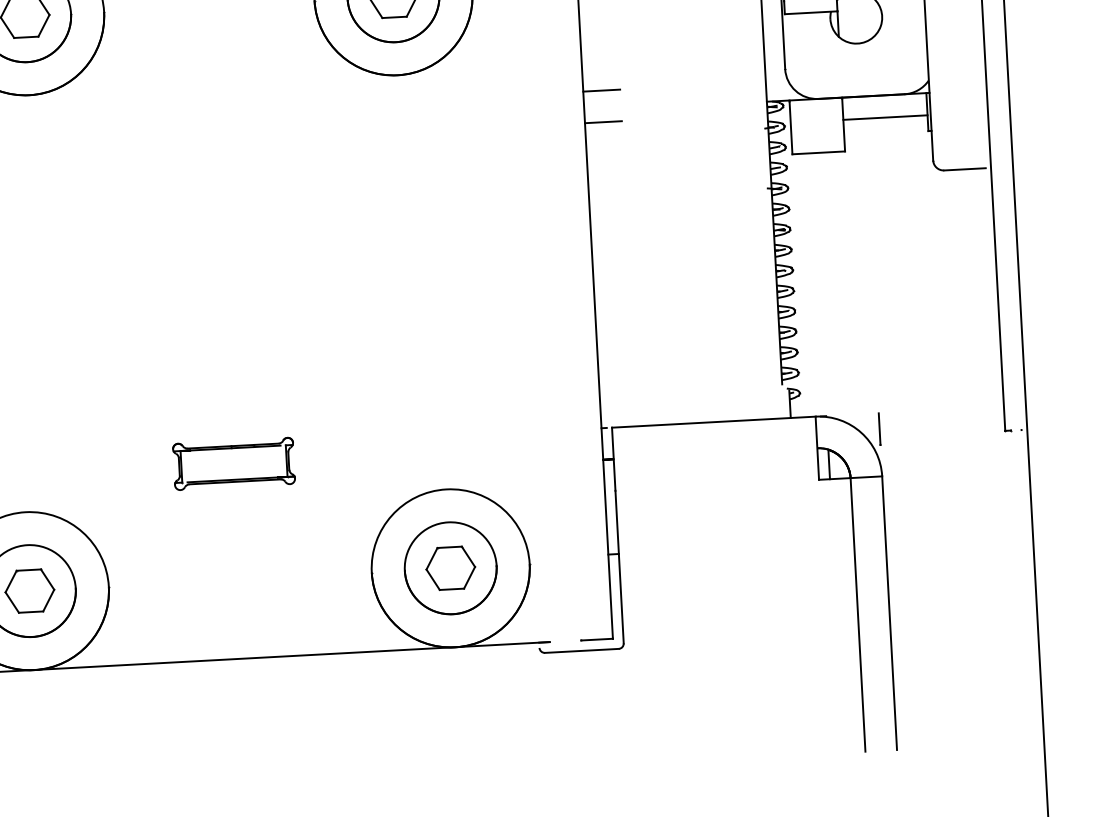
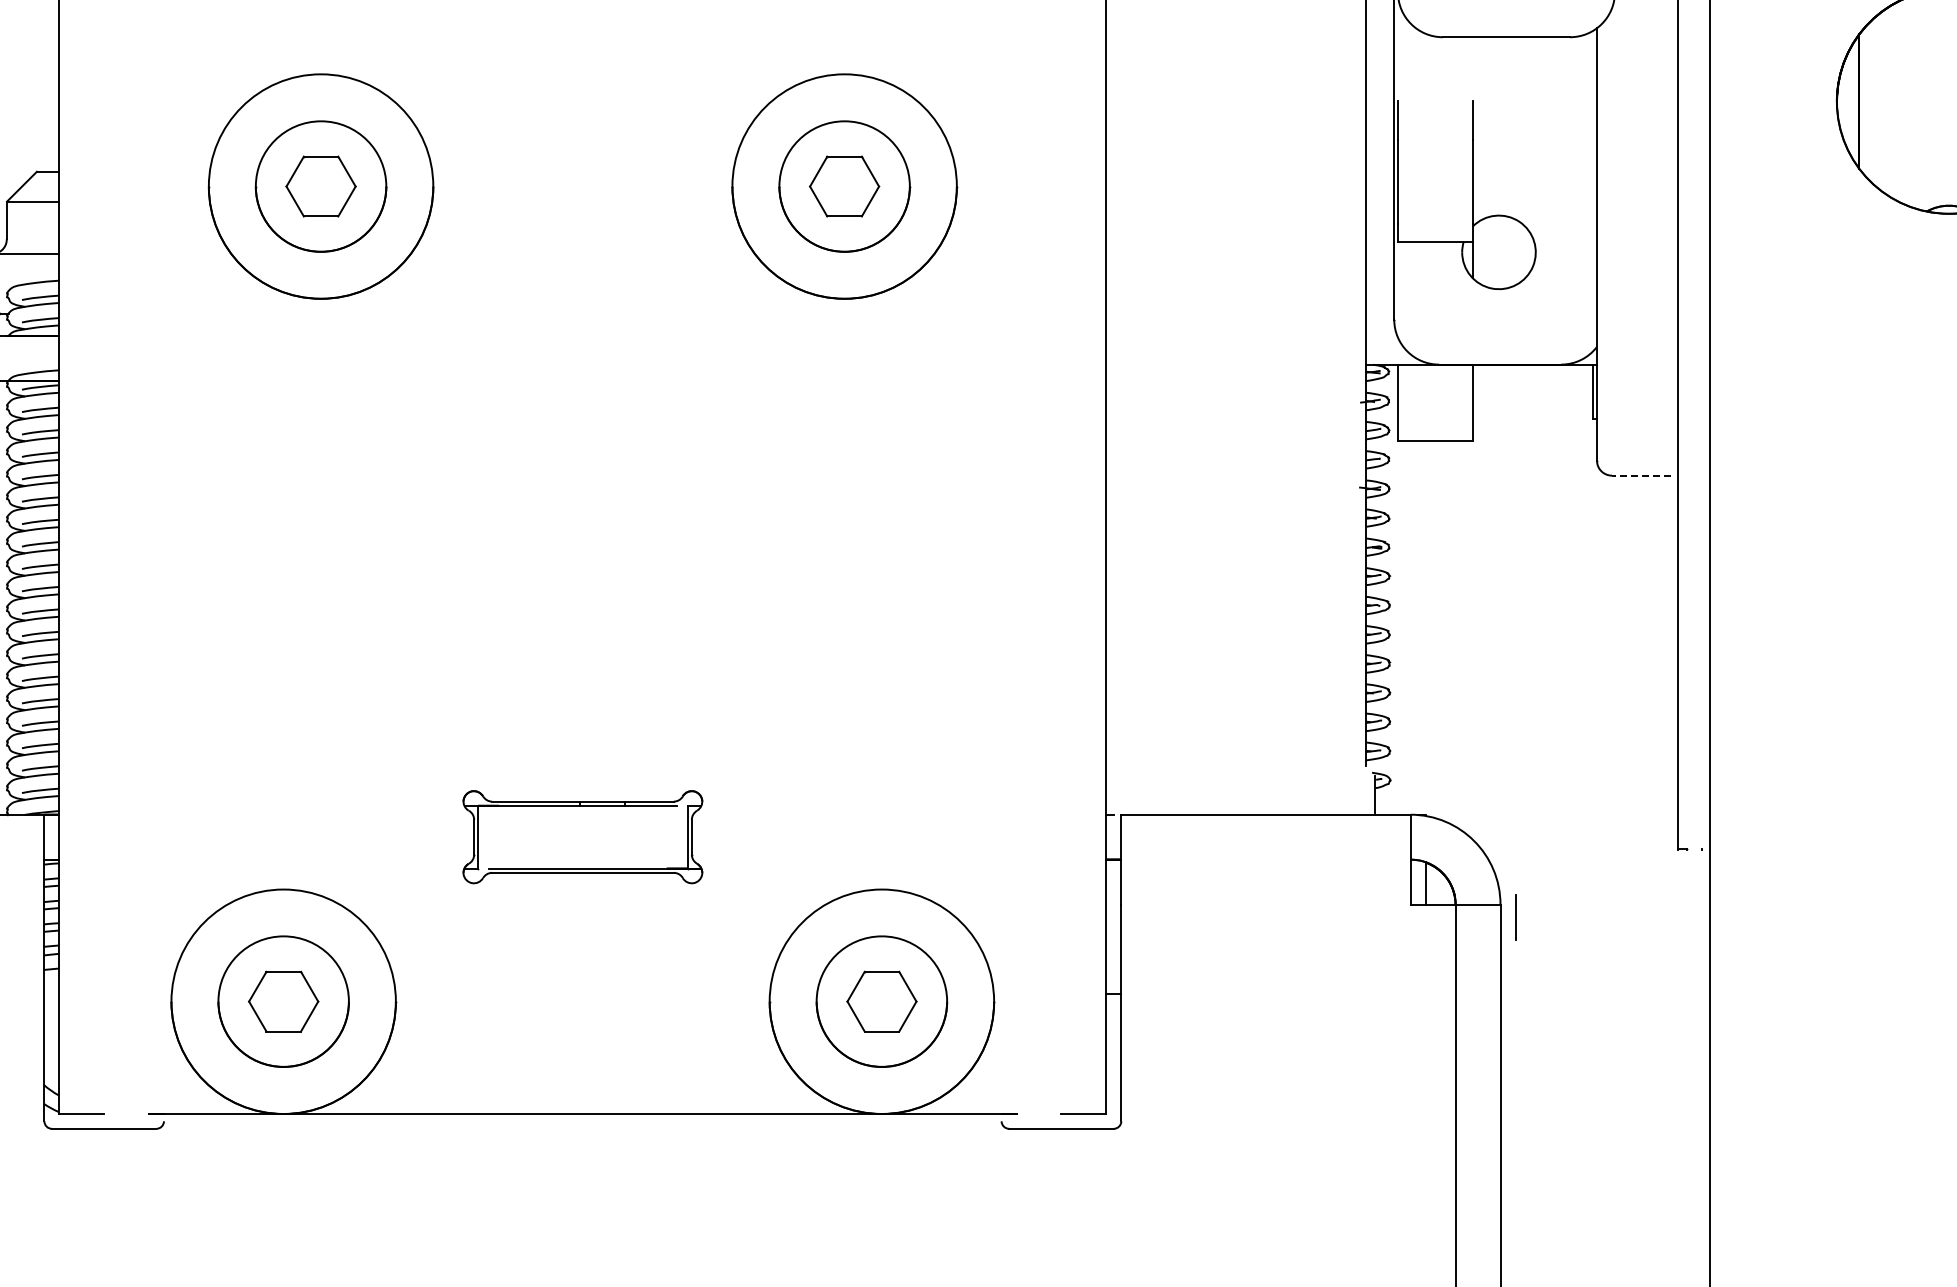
line: (601, 90) -> (1132, 336), removed
line: (885, 117) -> (1532, 396), removed
line: (603, 122) -> (1132, 381), removed
line: (964, 169) -> (1640, 475), solid -> dashed
line: (879, 429) -> (1515, 917), moved
part: (233, 463) -> (582, 836), size x1.4

